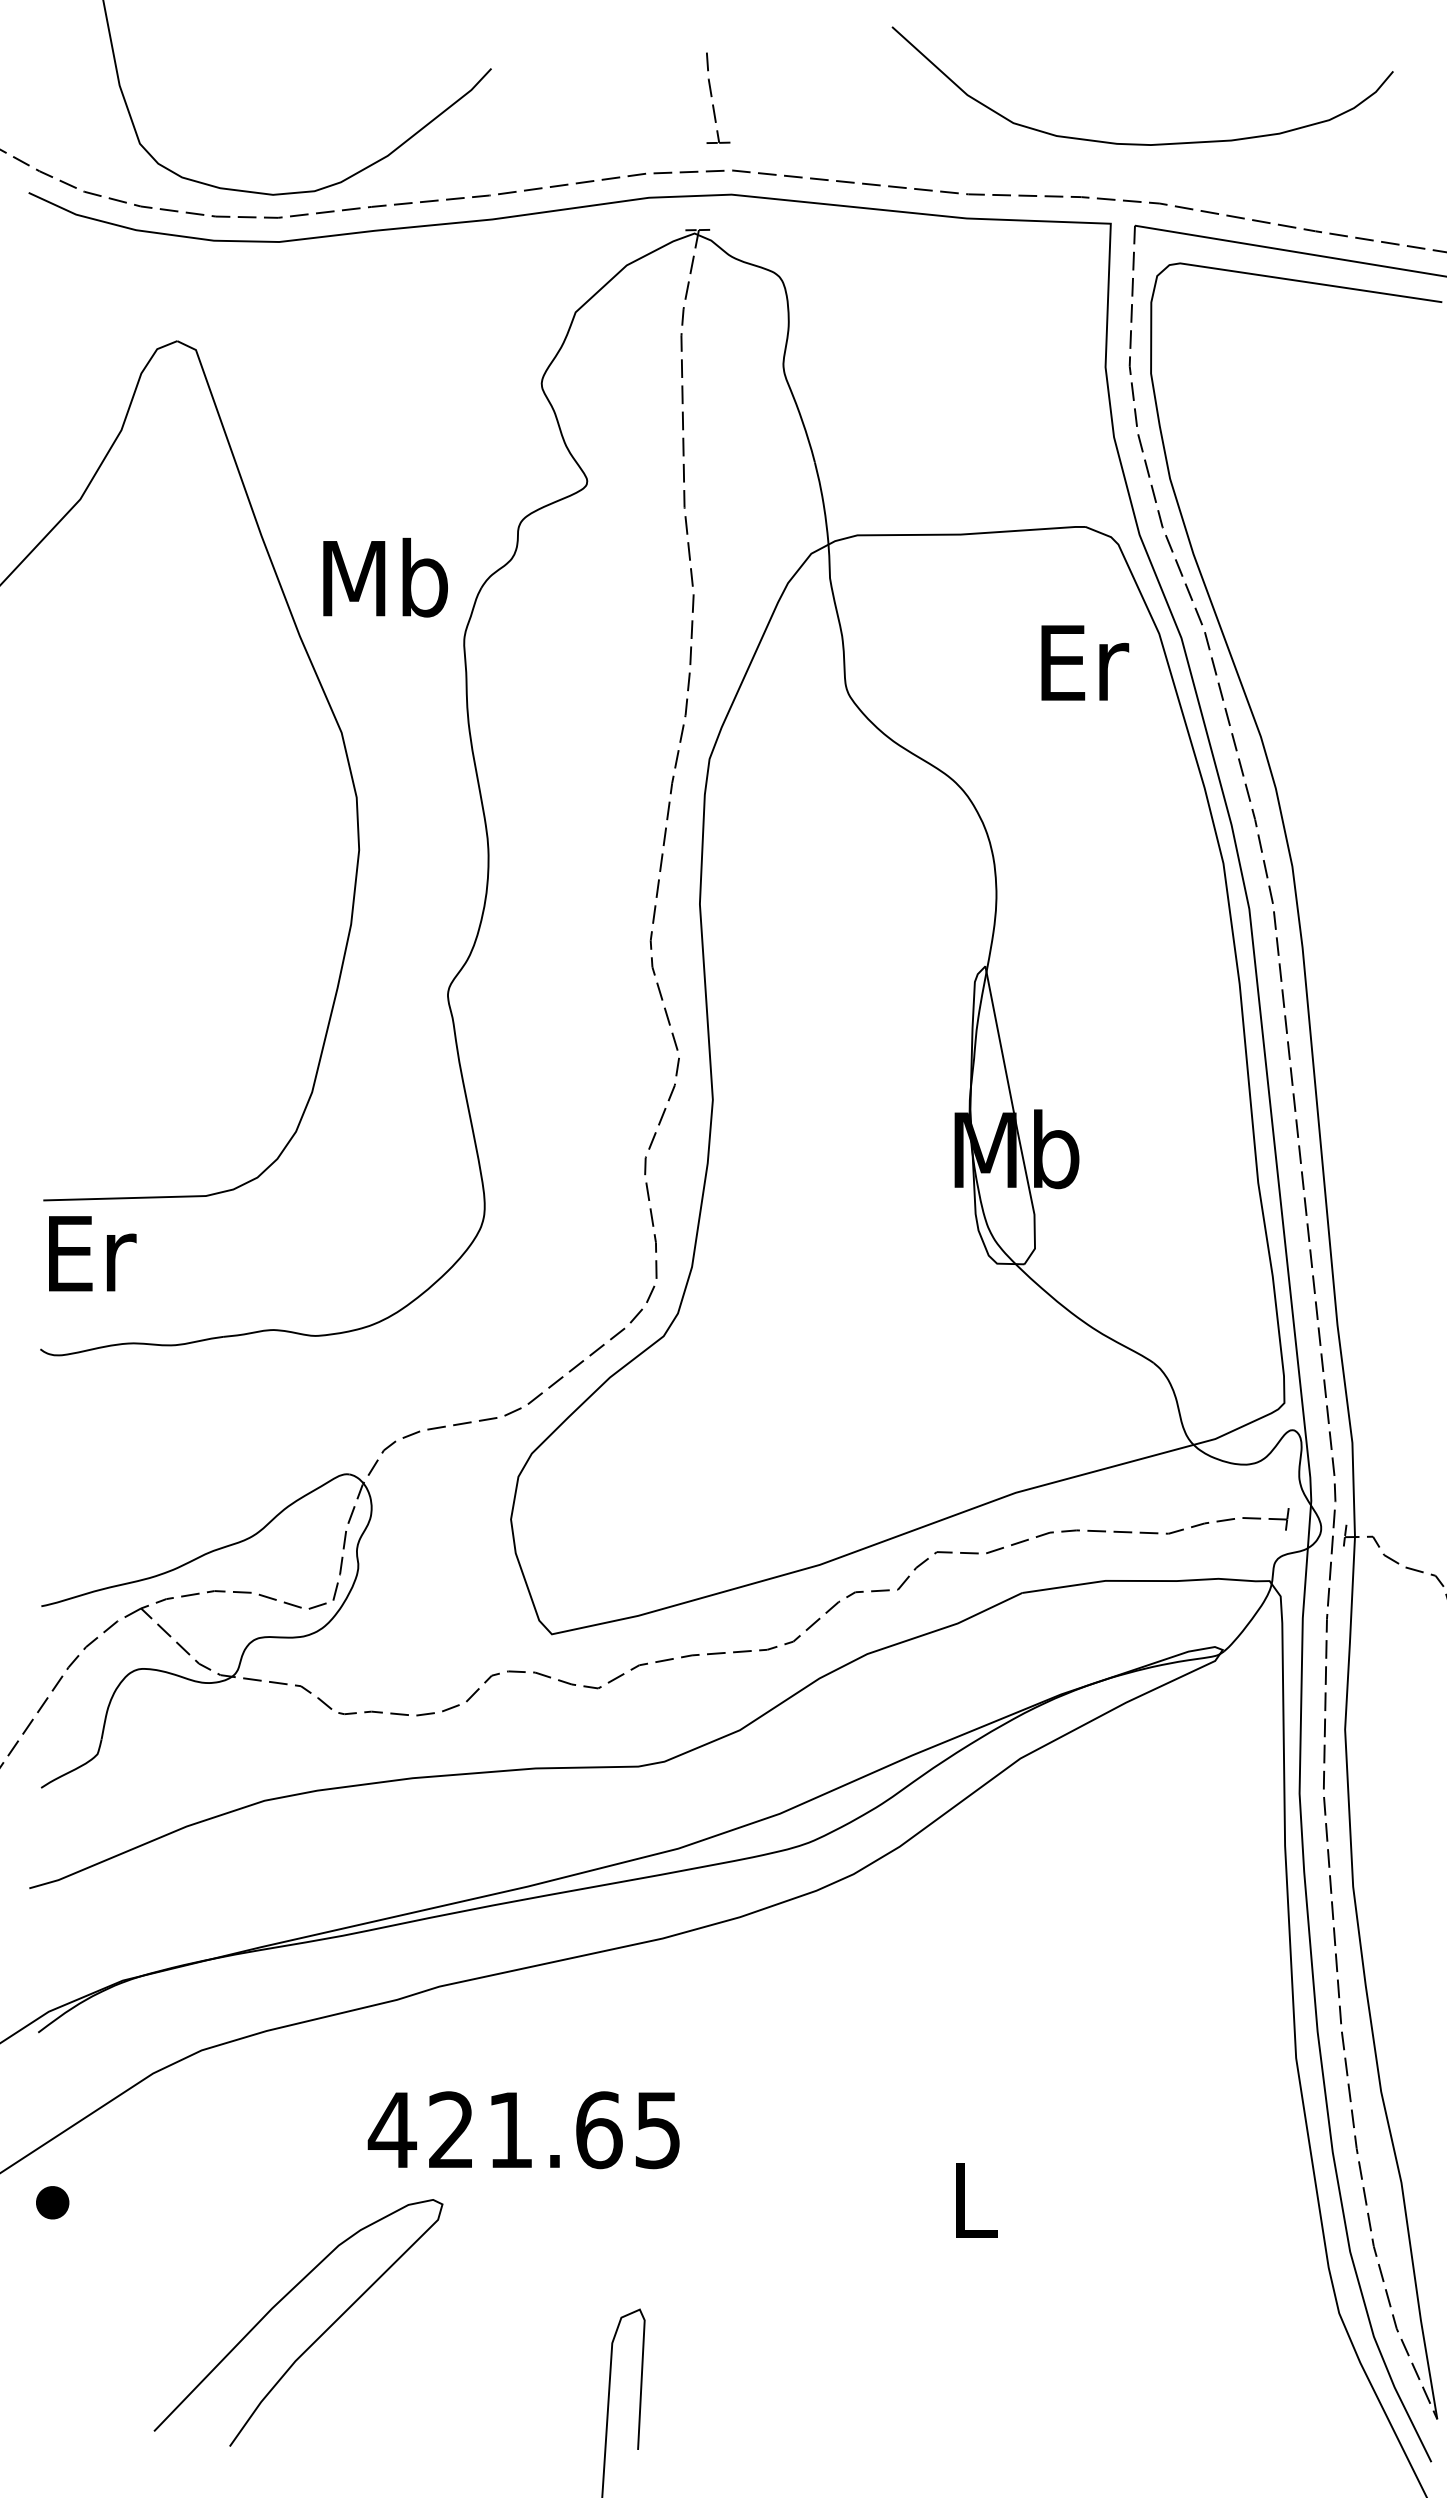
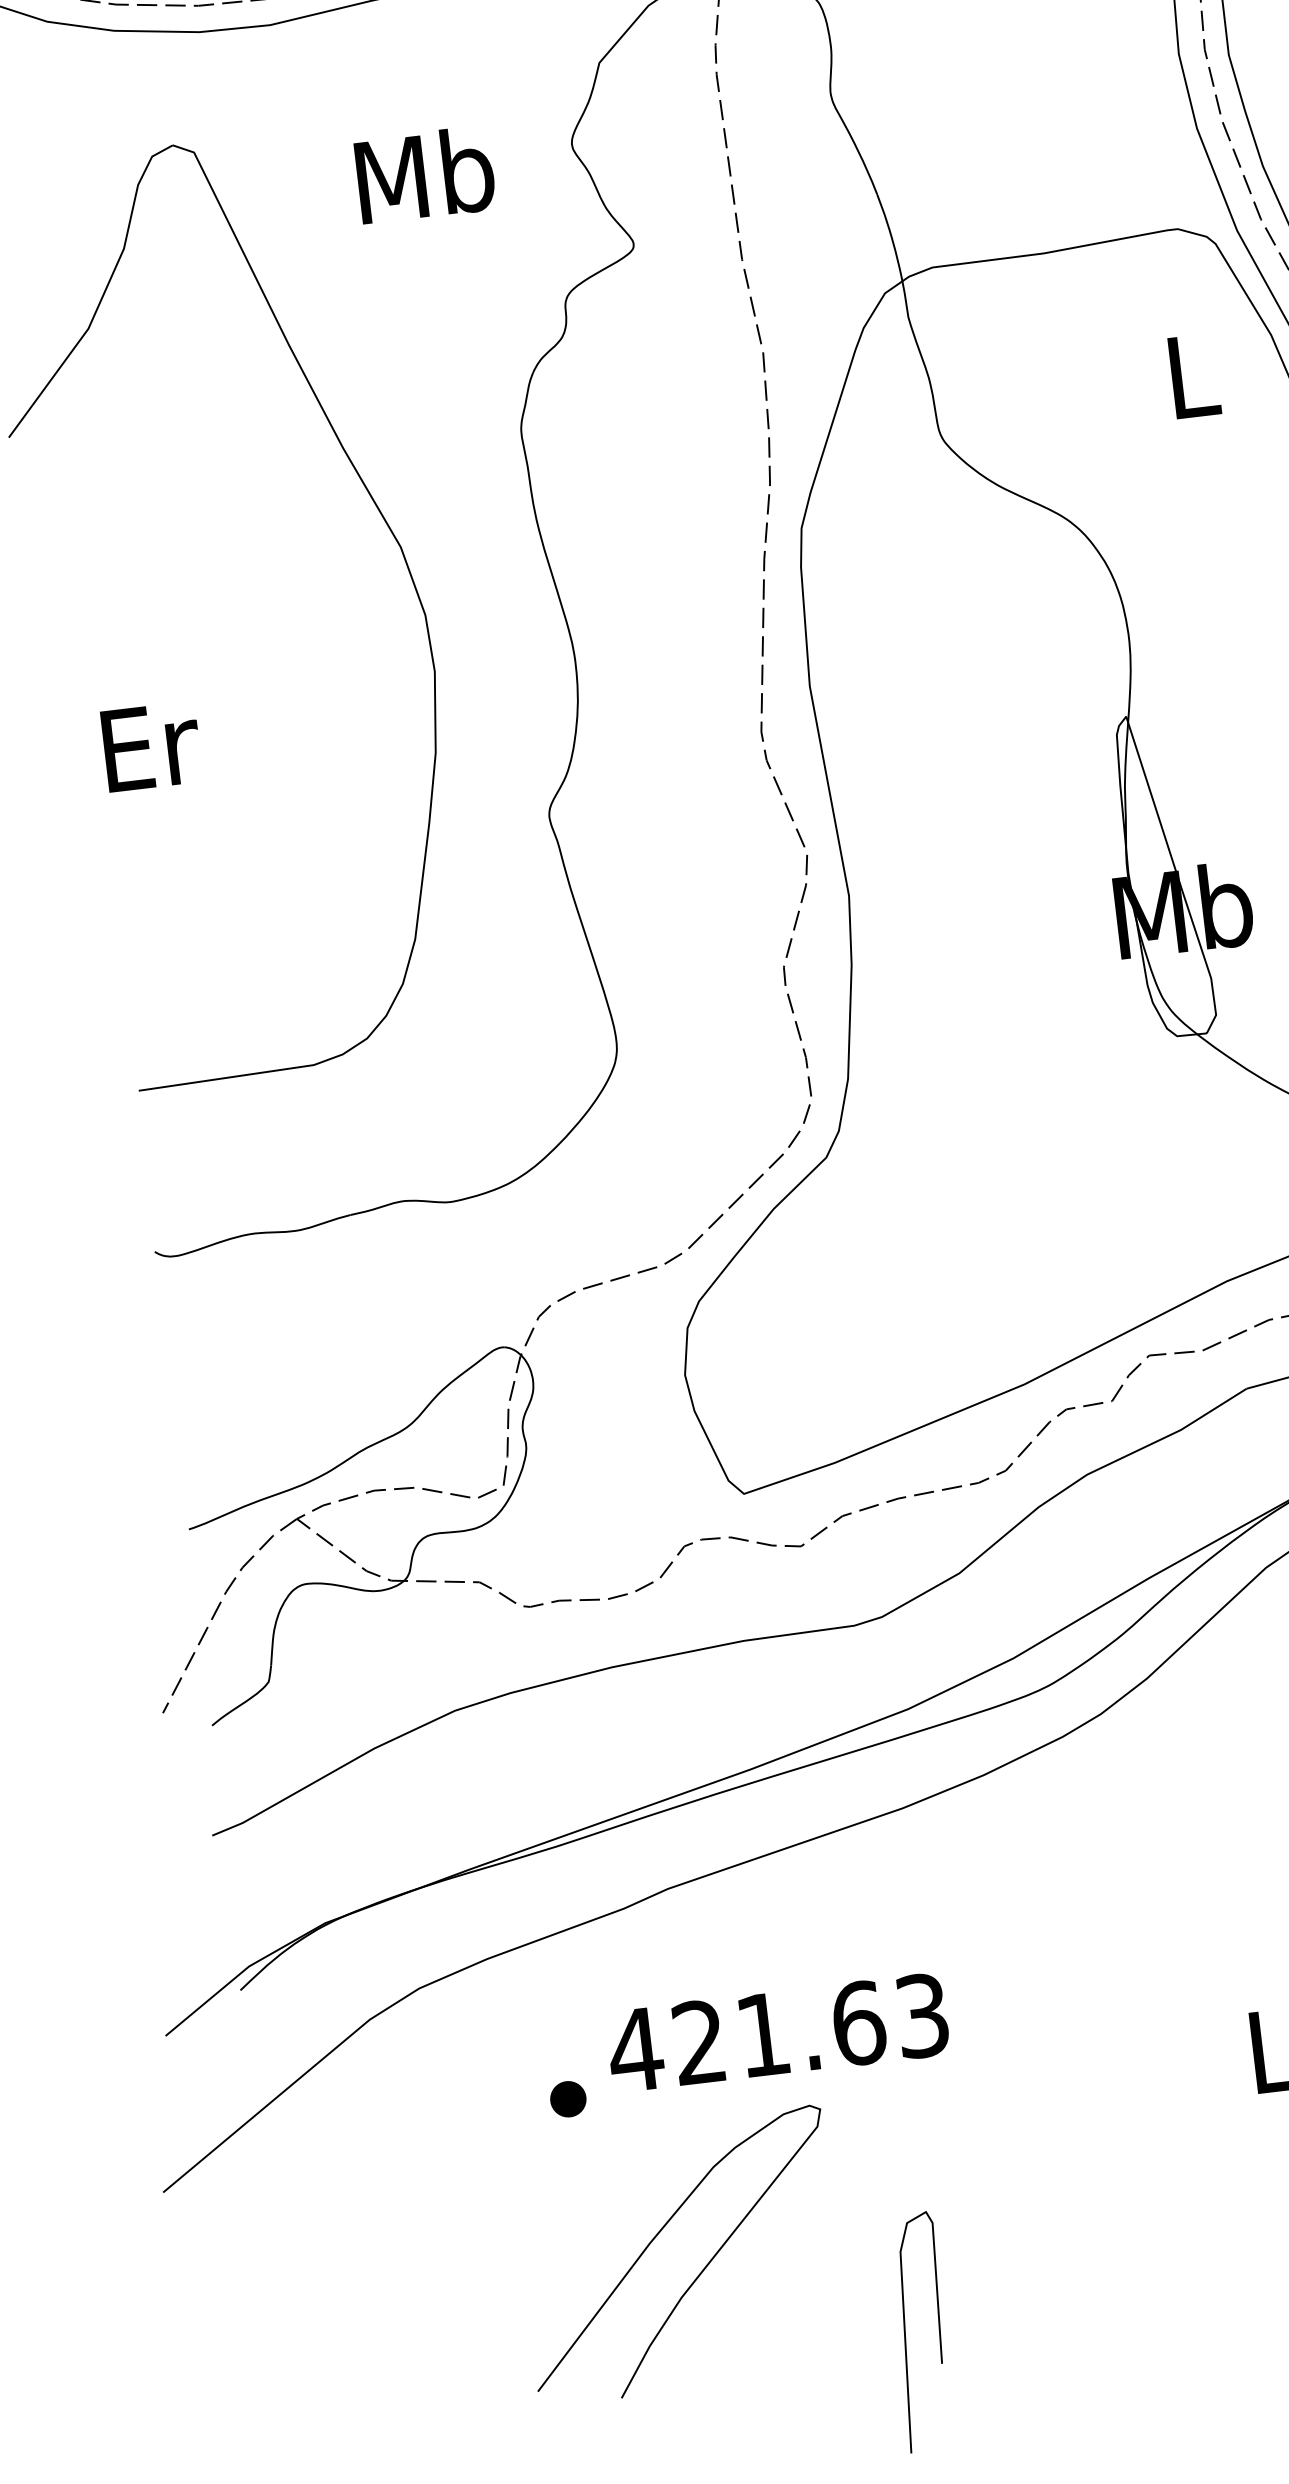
text: (385, 577) -> (425, 174), moved
text: (1085, 662) -> (1195, 375), Er -> L
text: (92, 1253) -> (151, 746), moved
text: (657, 2129) -> (921, 2015), 421.65 -> 421.63
part: (52, 2202) -> (568, 2099), moved
curve: (315, 2339) -> (700, 2271), moved

